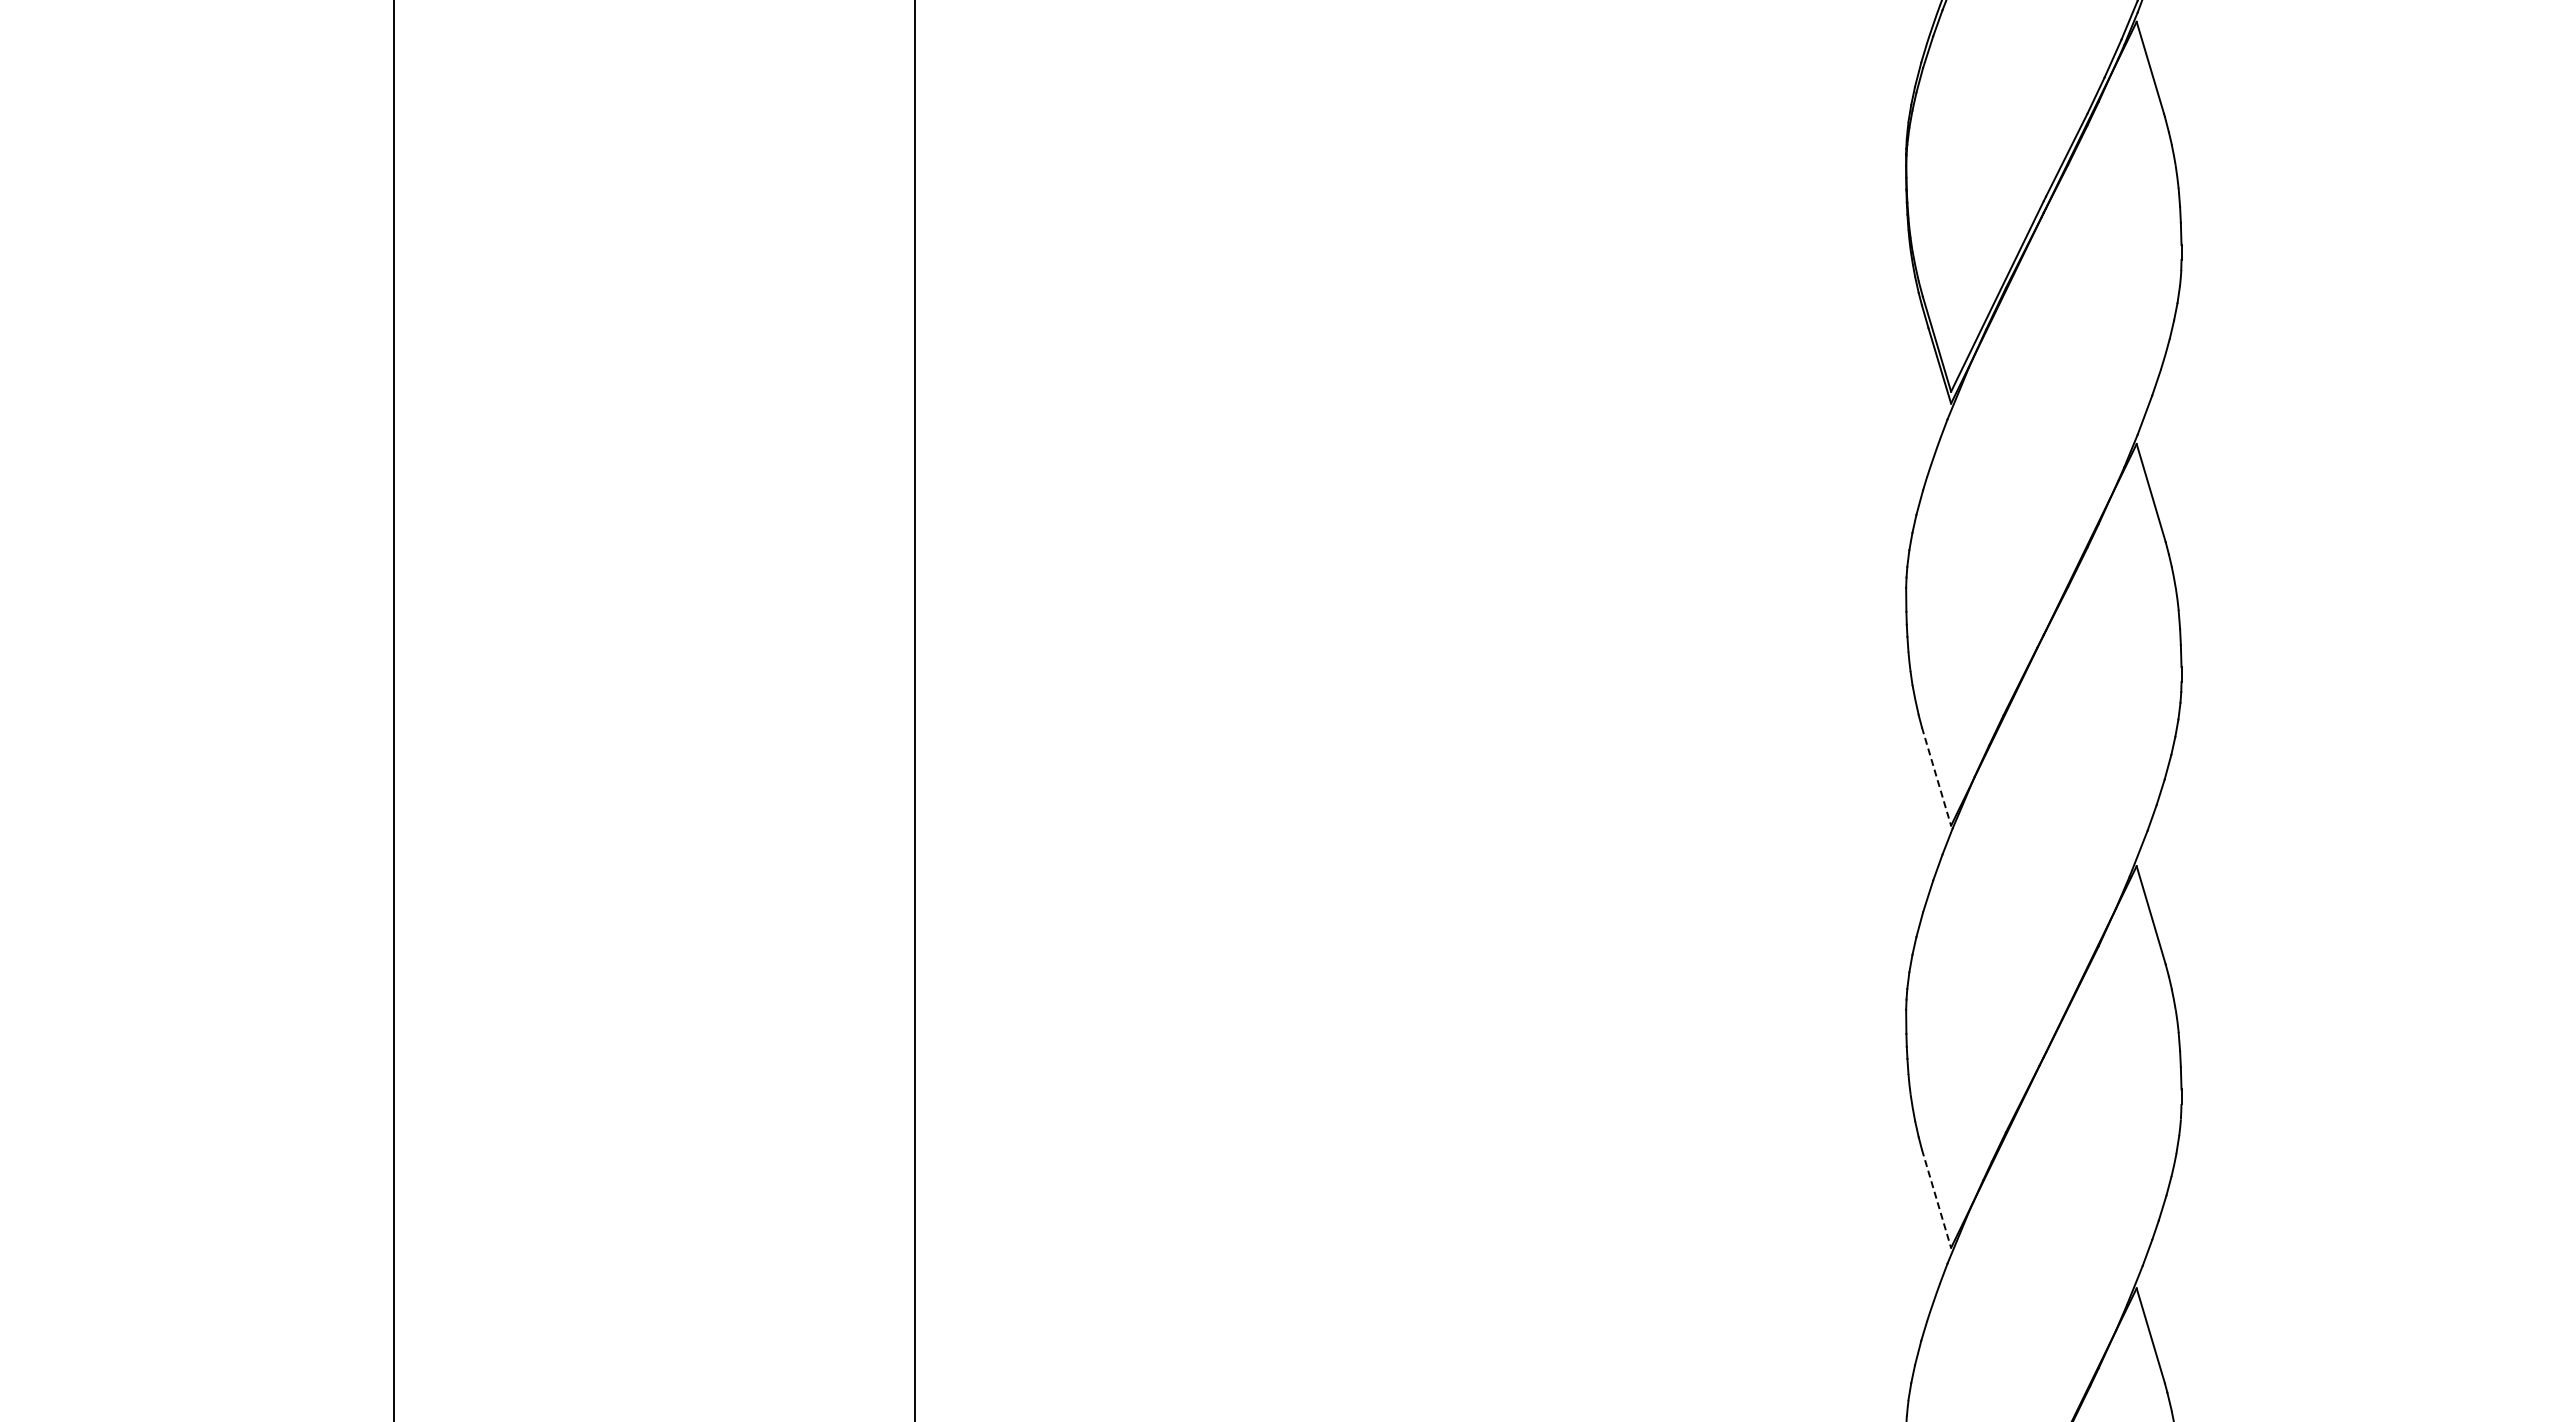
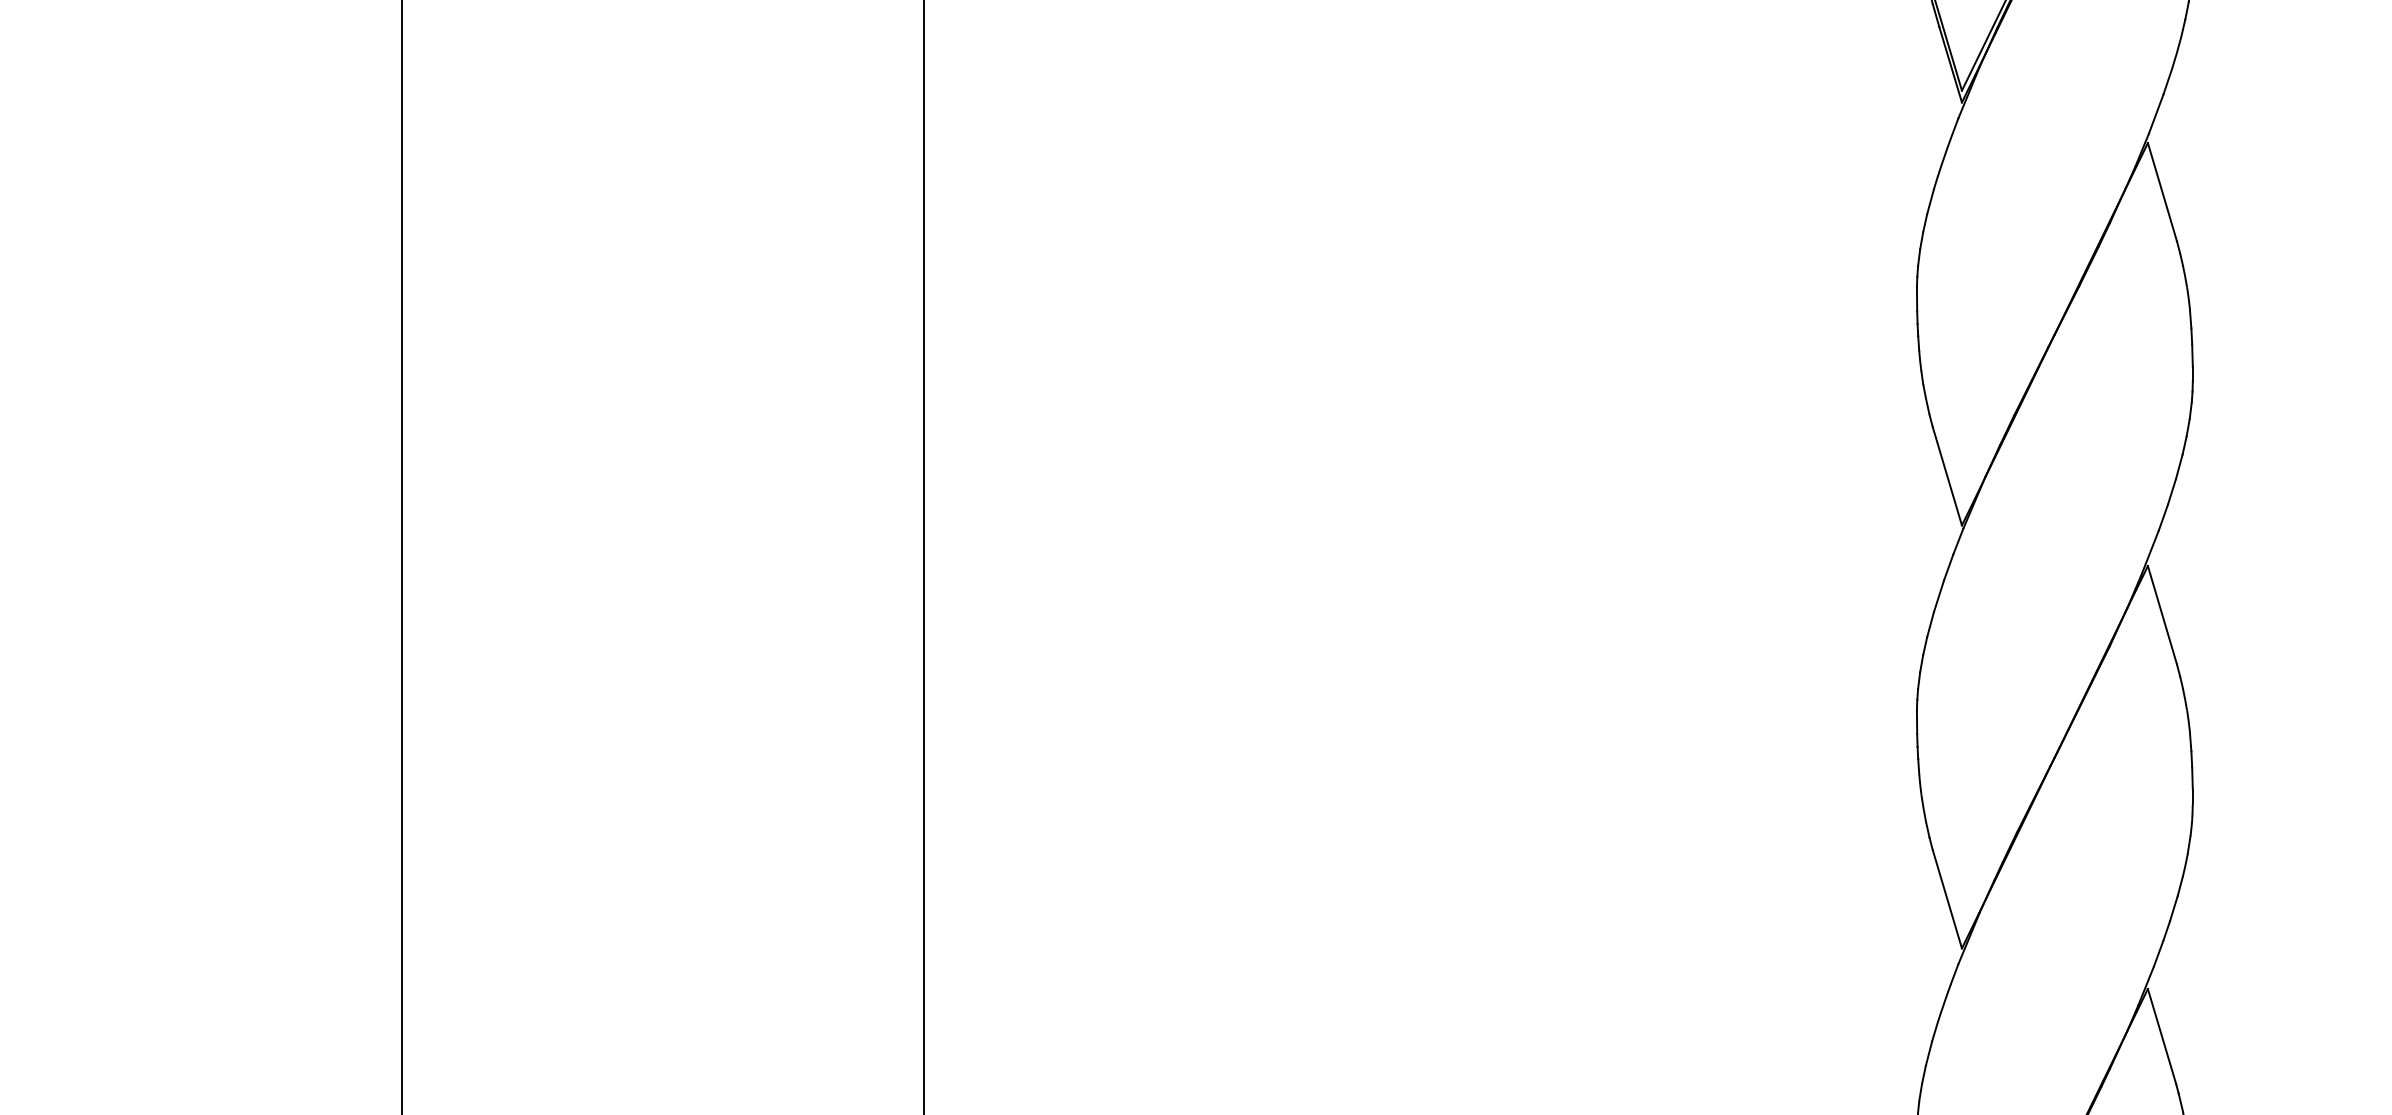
line: (1936, 777) -> (1947, 477), dashed -> solid
line: (1936, 1199) -> (1947, 899), dashed -> solid

